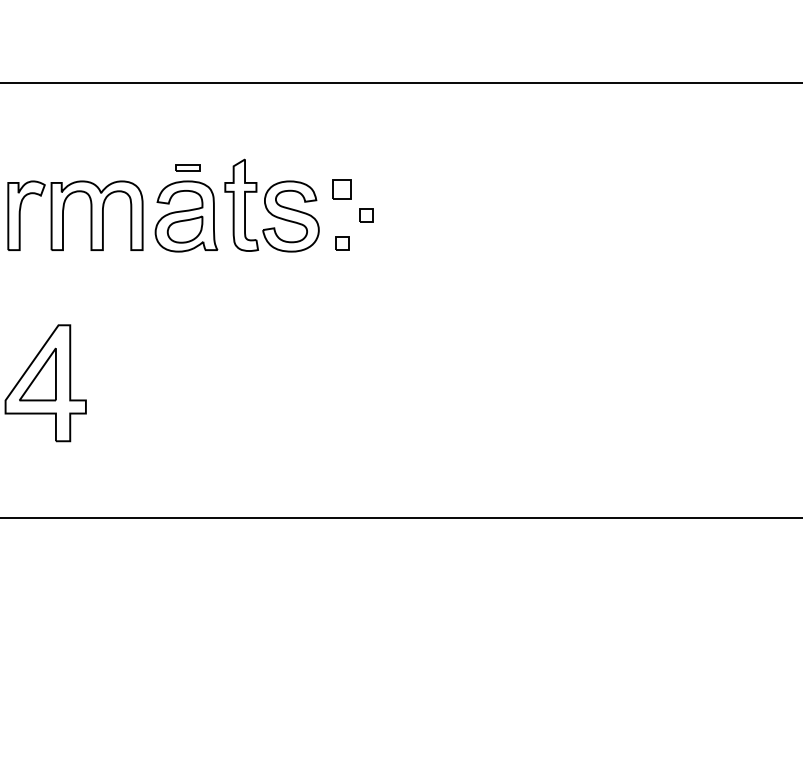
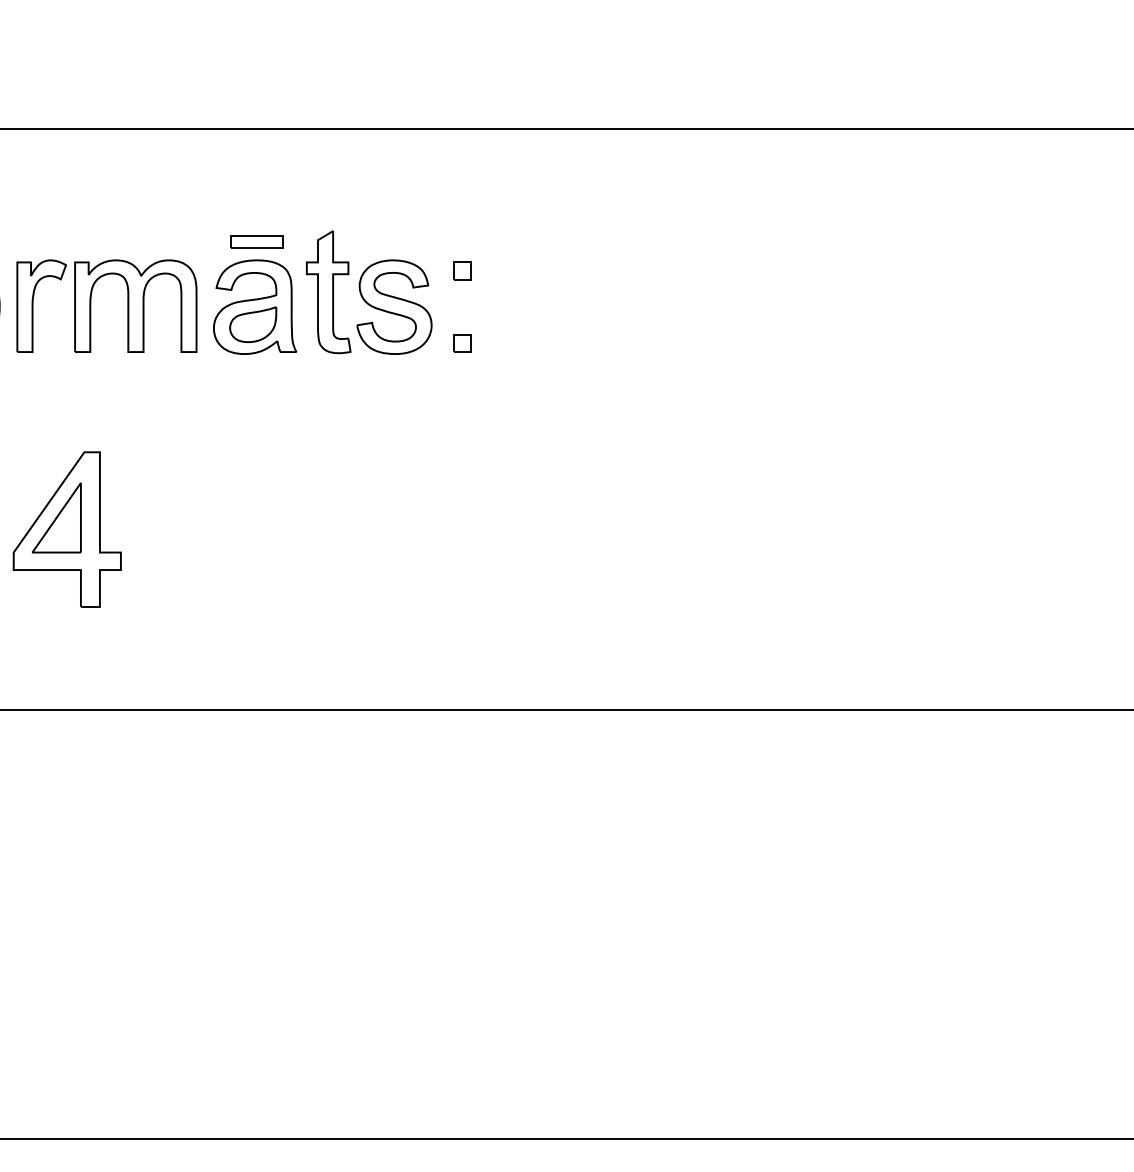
part: (187, 167) -> (256, 241), size x1.67
part: (341, 189) -> (462, 270), size x0.71
part: (365, 215) -> (494, 305), removed

